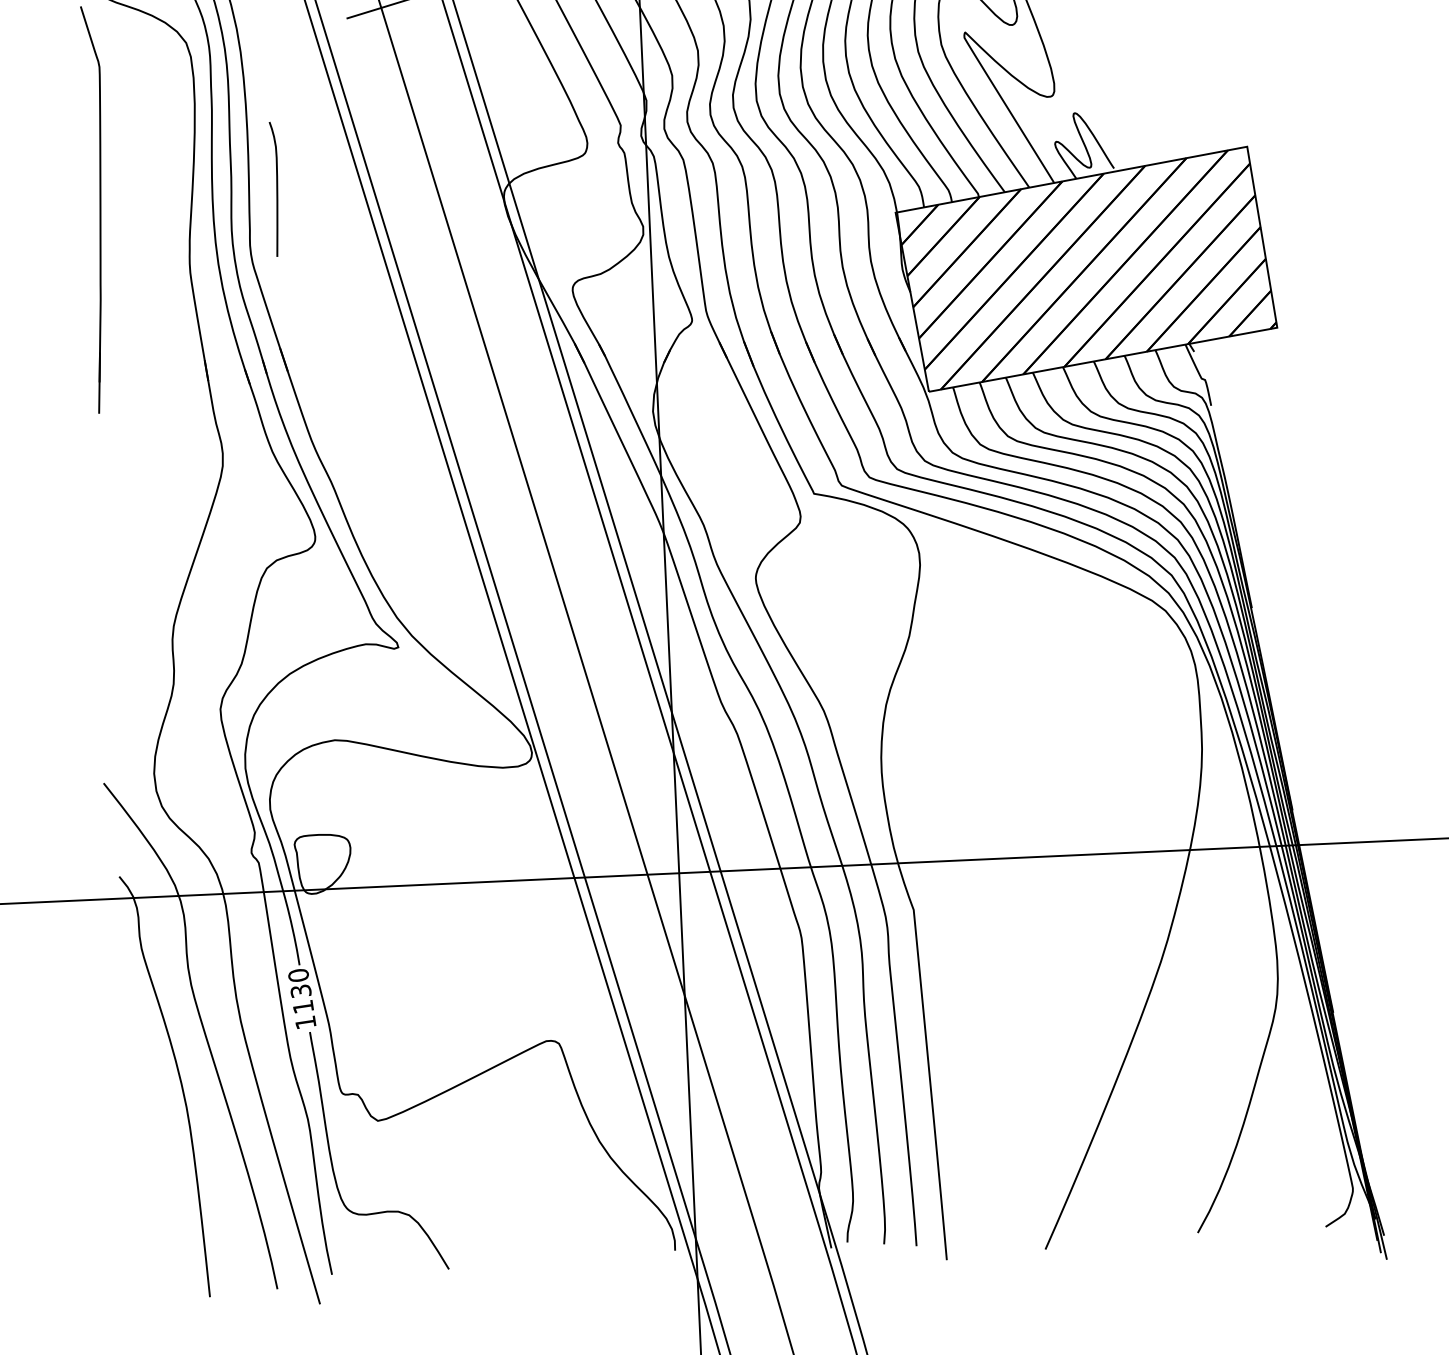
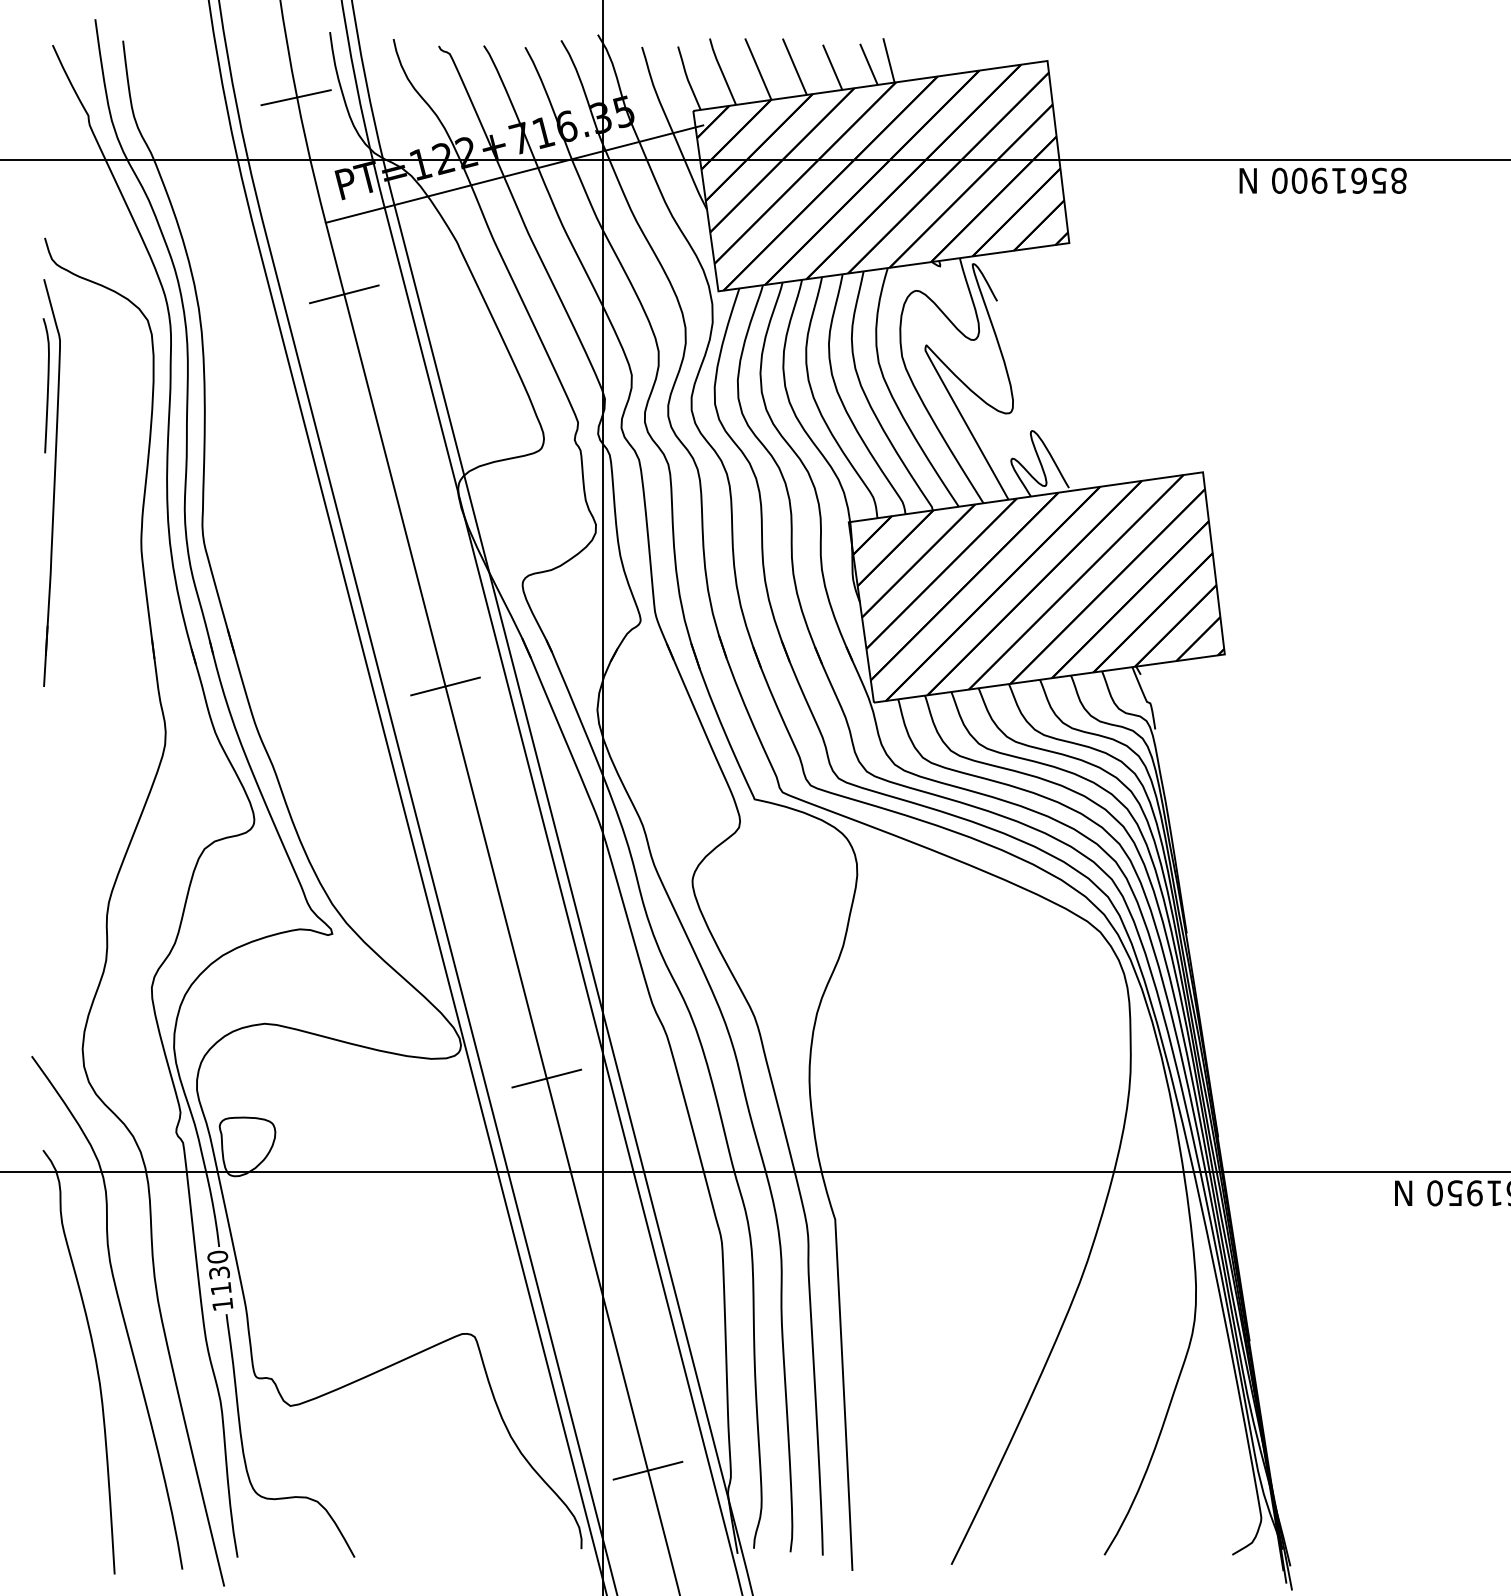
curve: (276, 189) -> (47, 385), moved
line: (500, 395) -> (445, 686), added
line: (618, 782) -> (546, 1078), added
line: (737, 1169) -> (647, 1470), added

